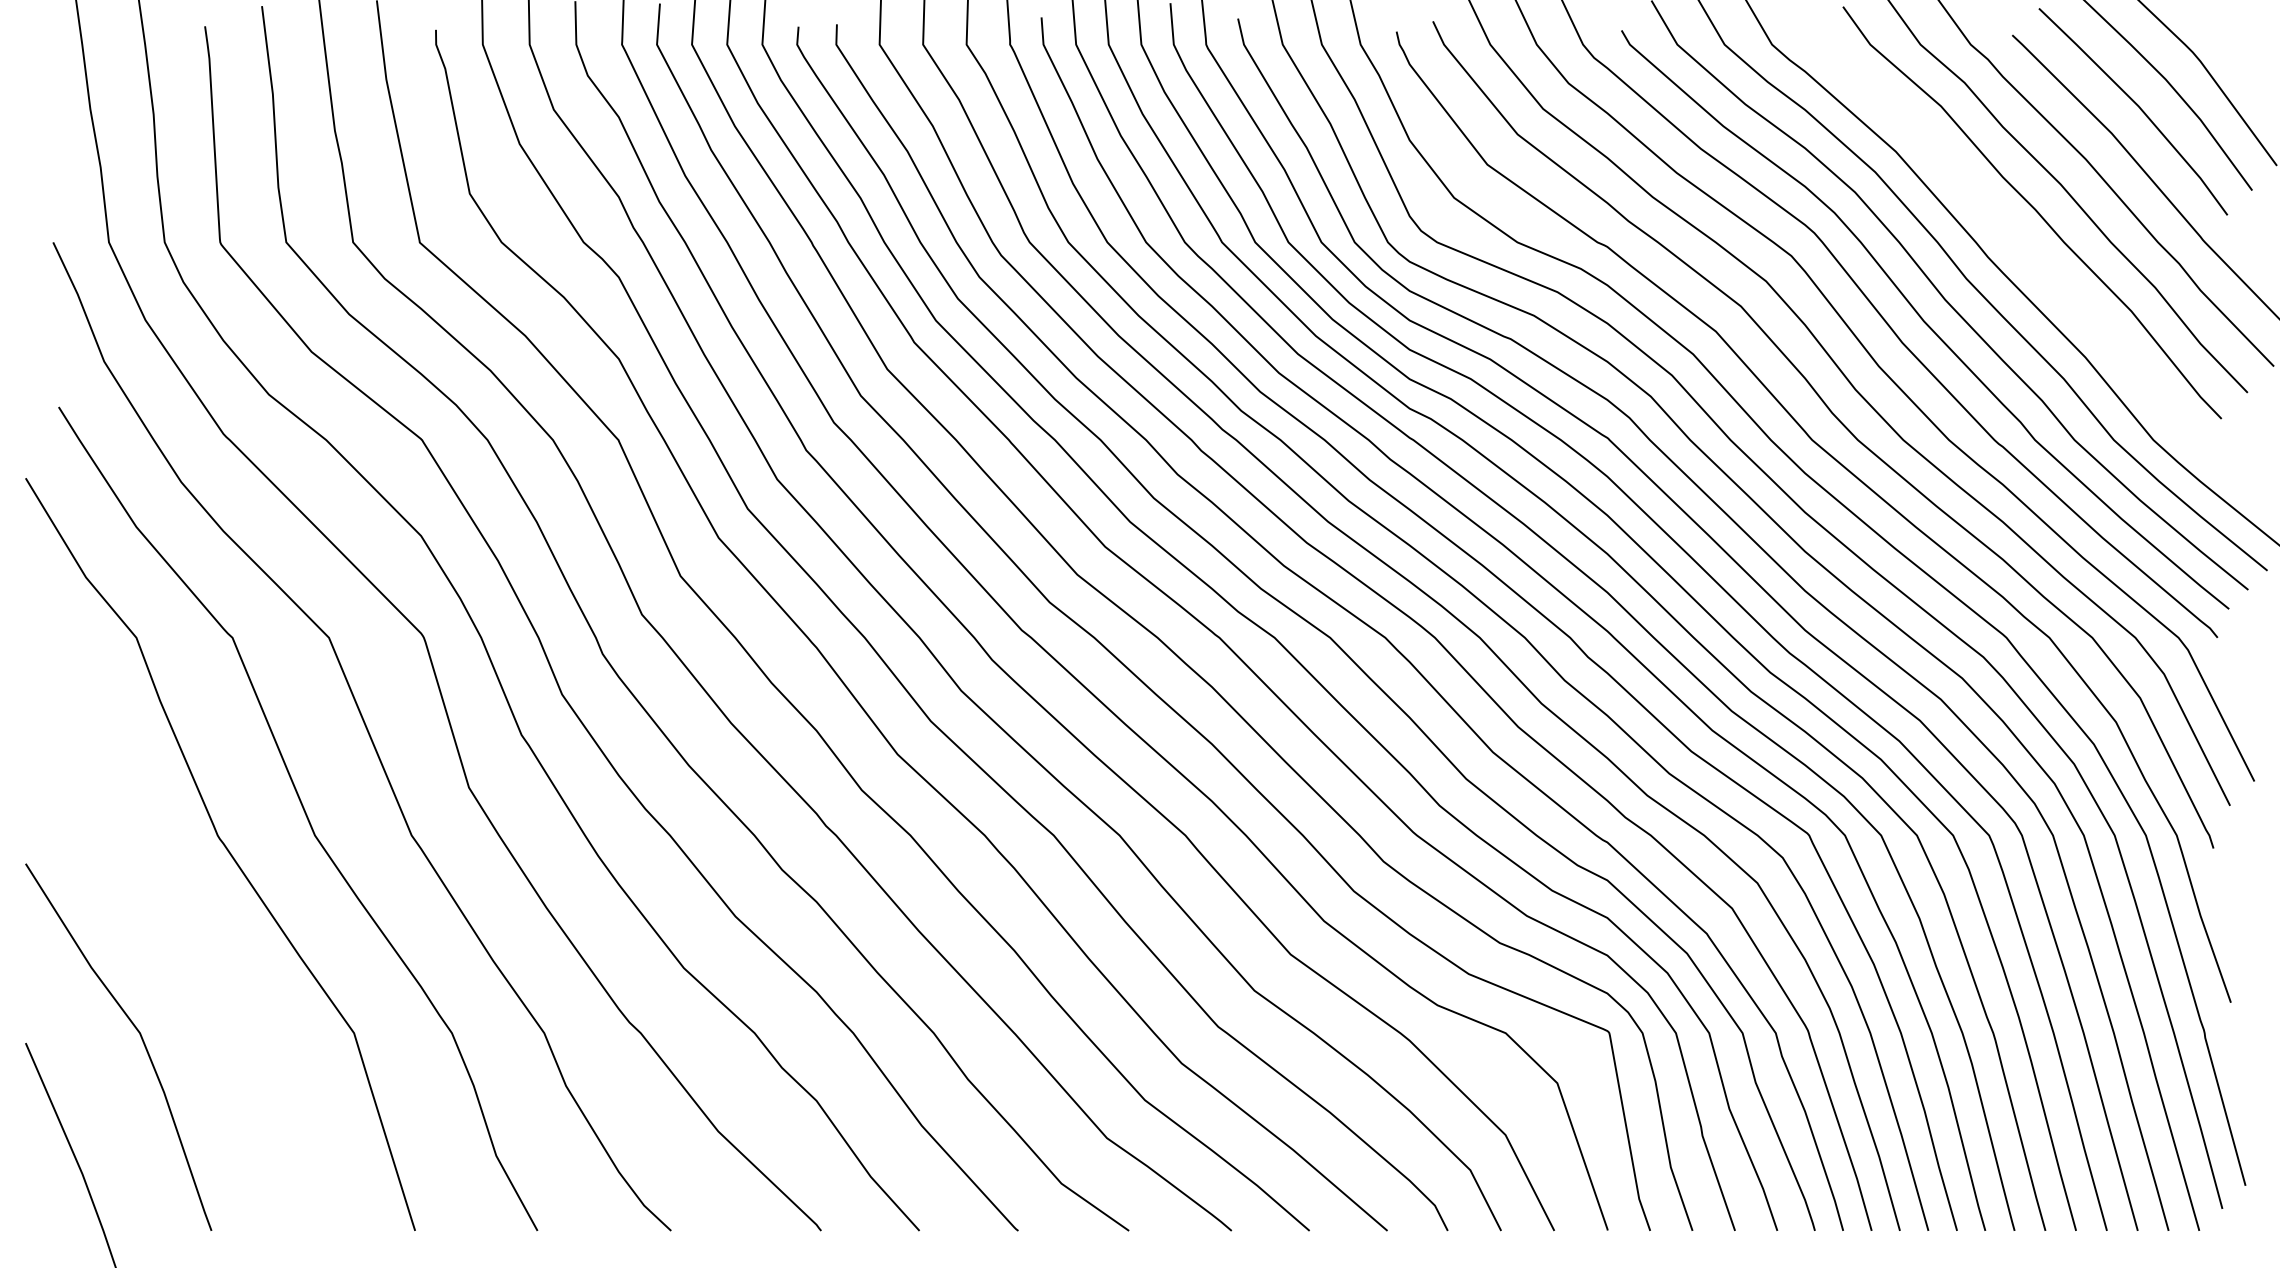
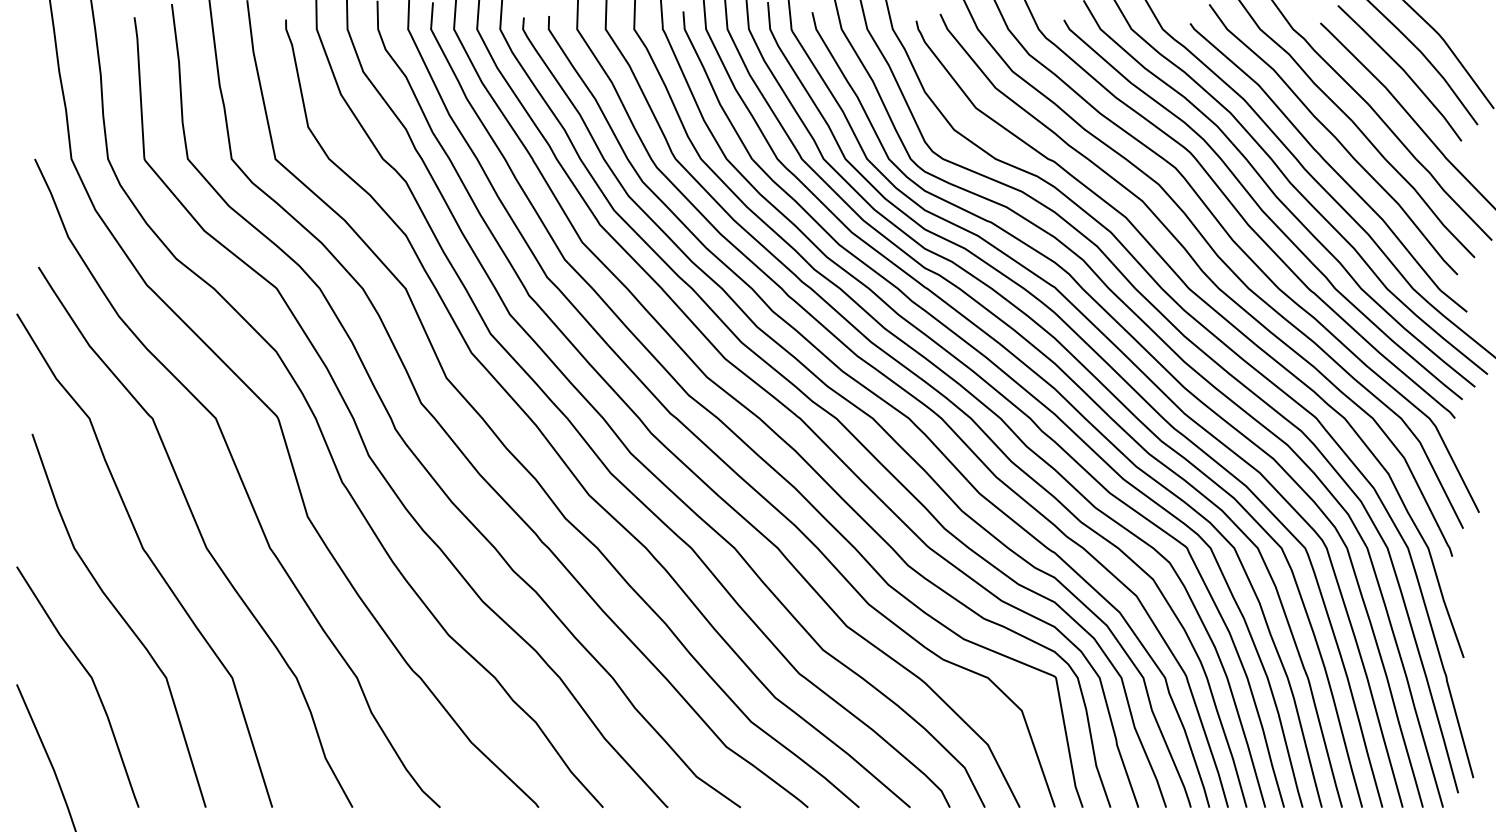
curve: (2026, 253) -> (1329, 166), added
curve: (185, 942) -> (121, 618), added

